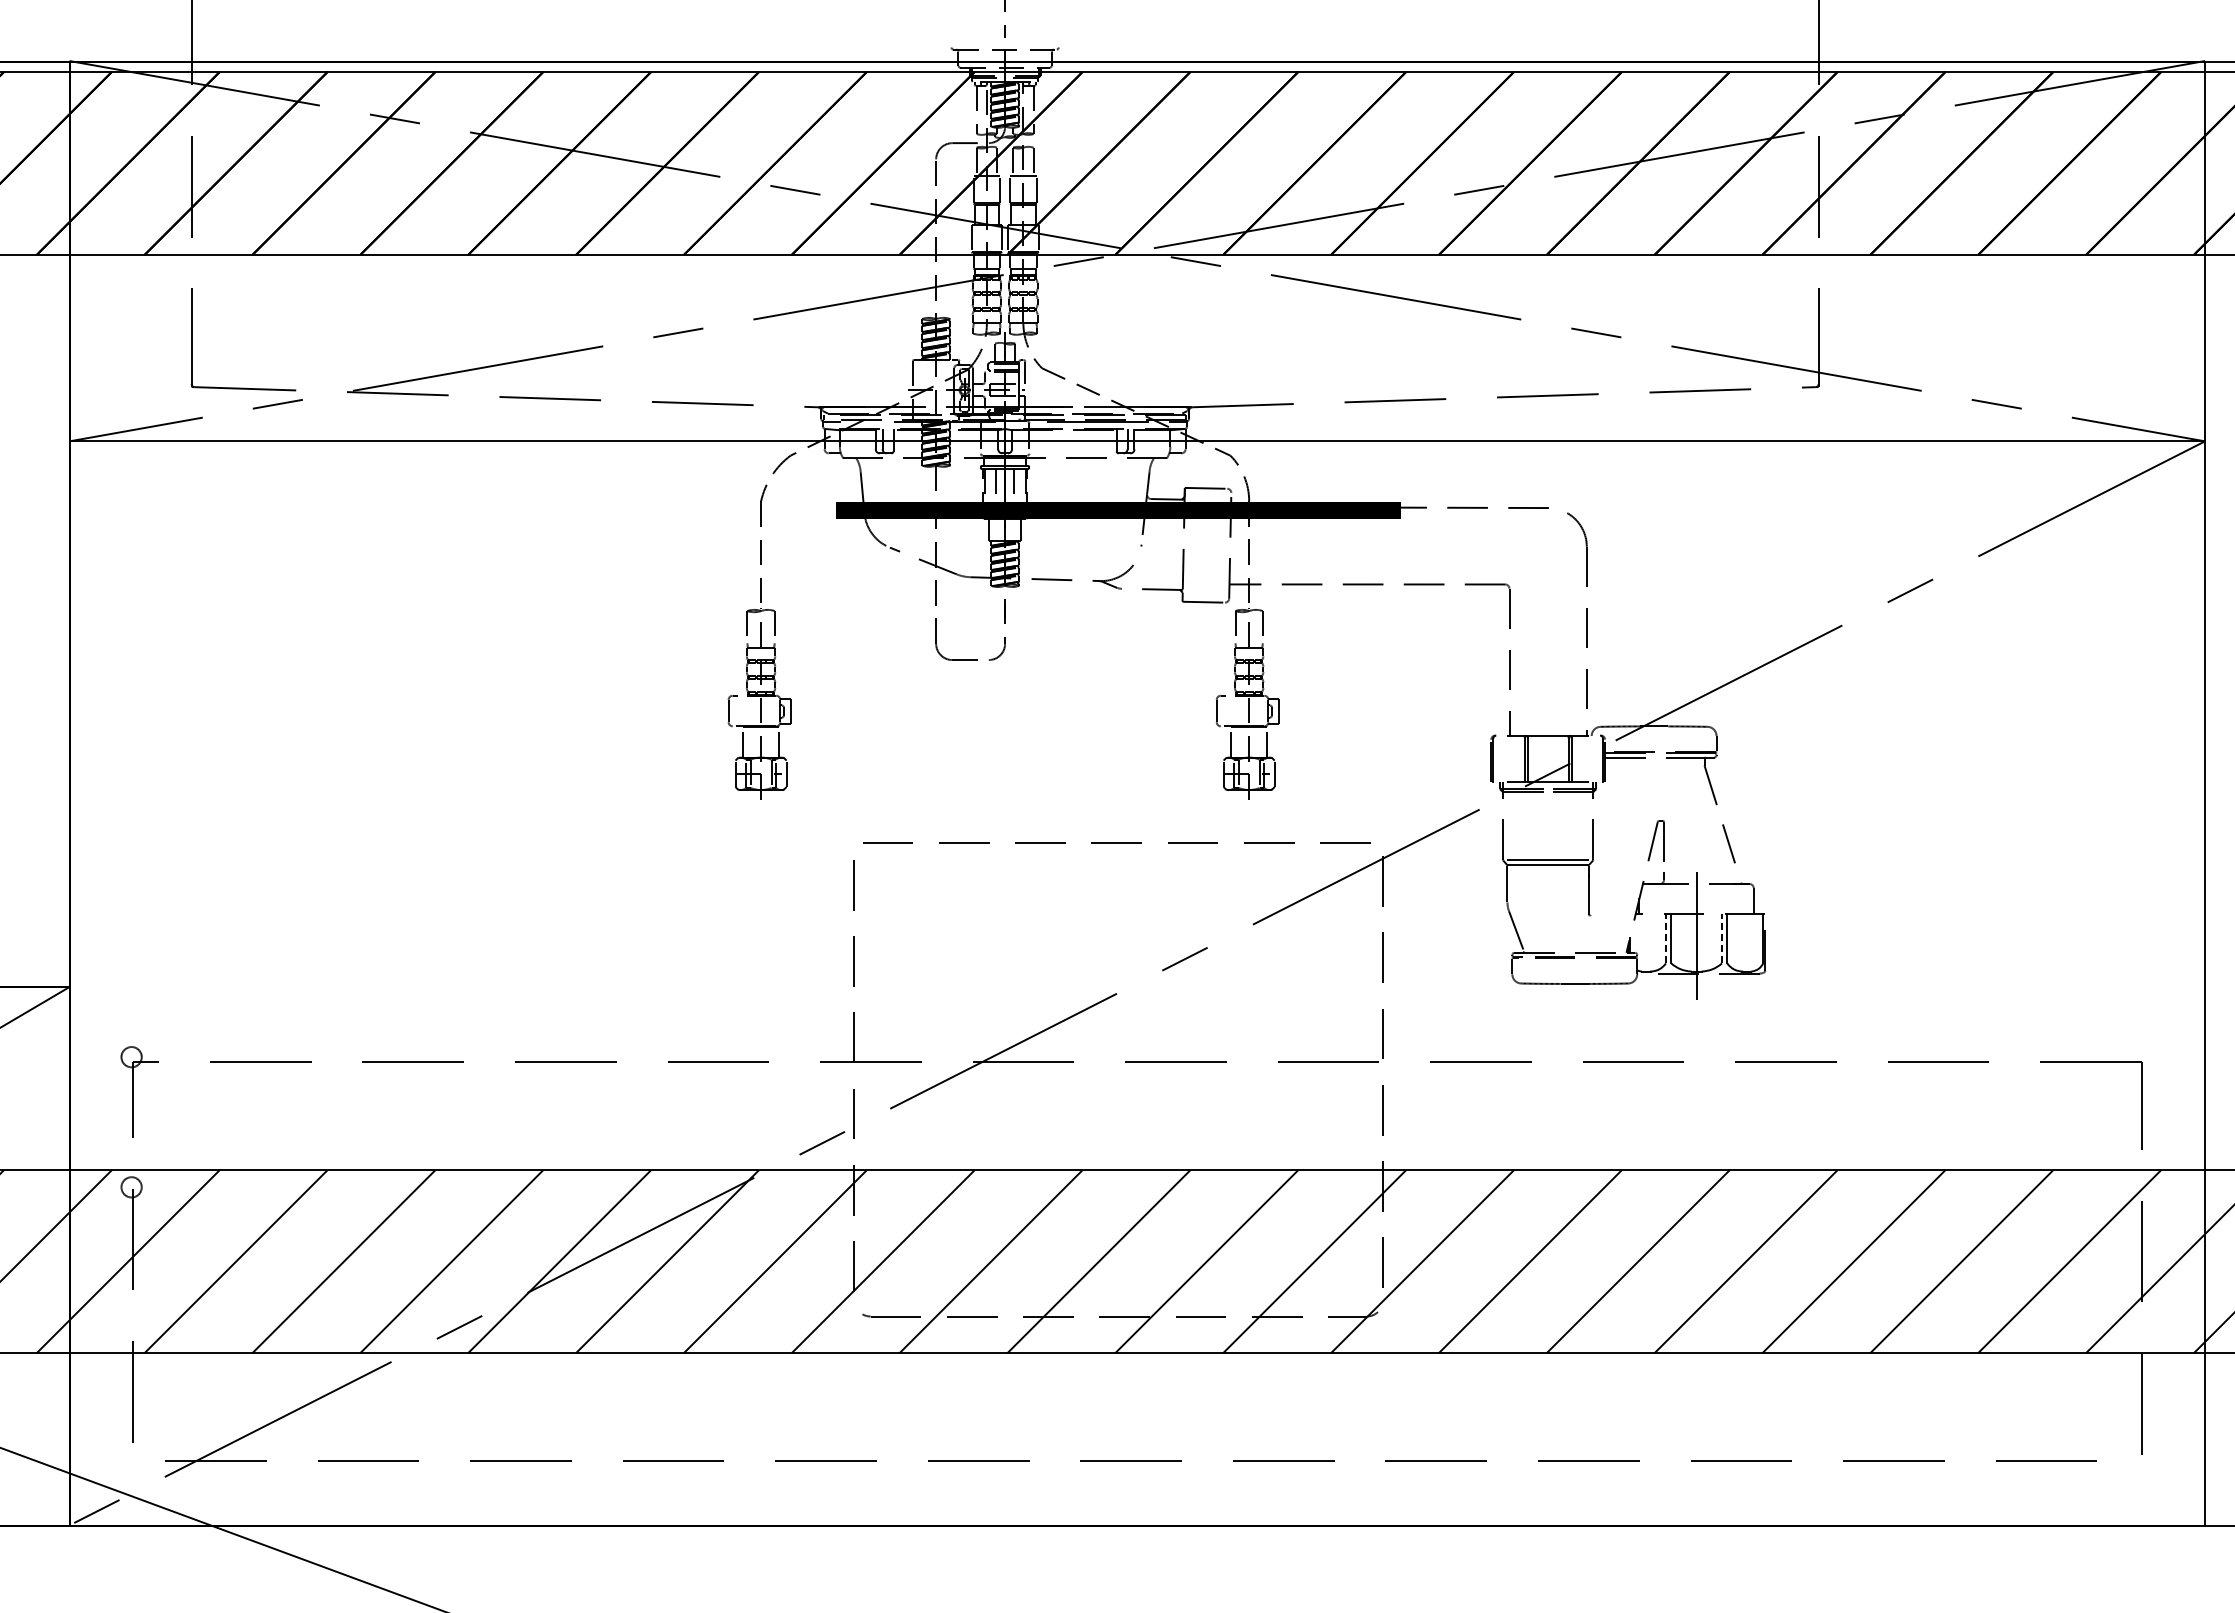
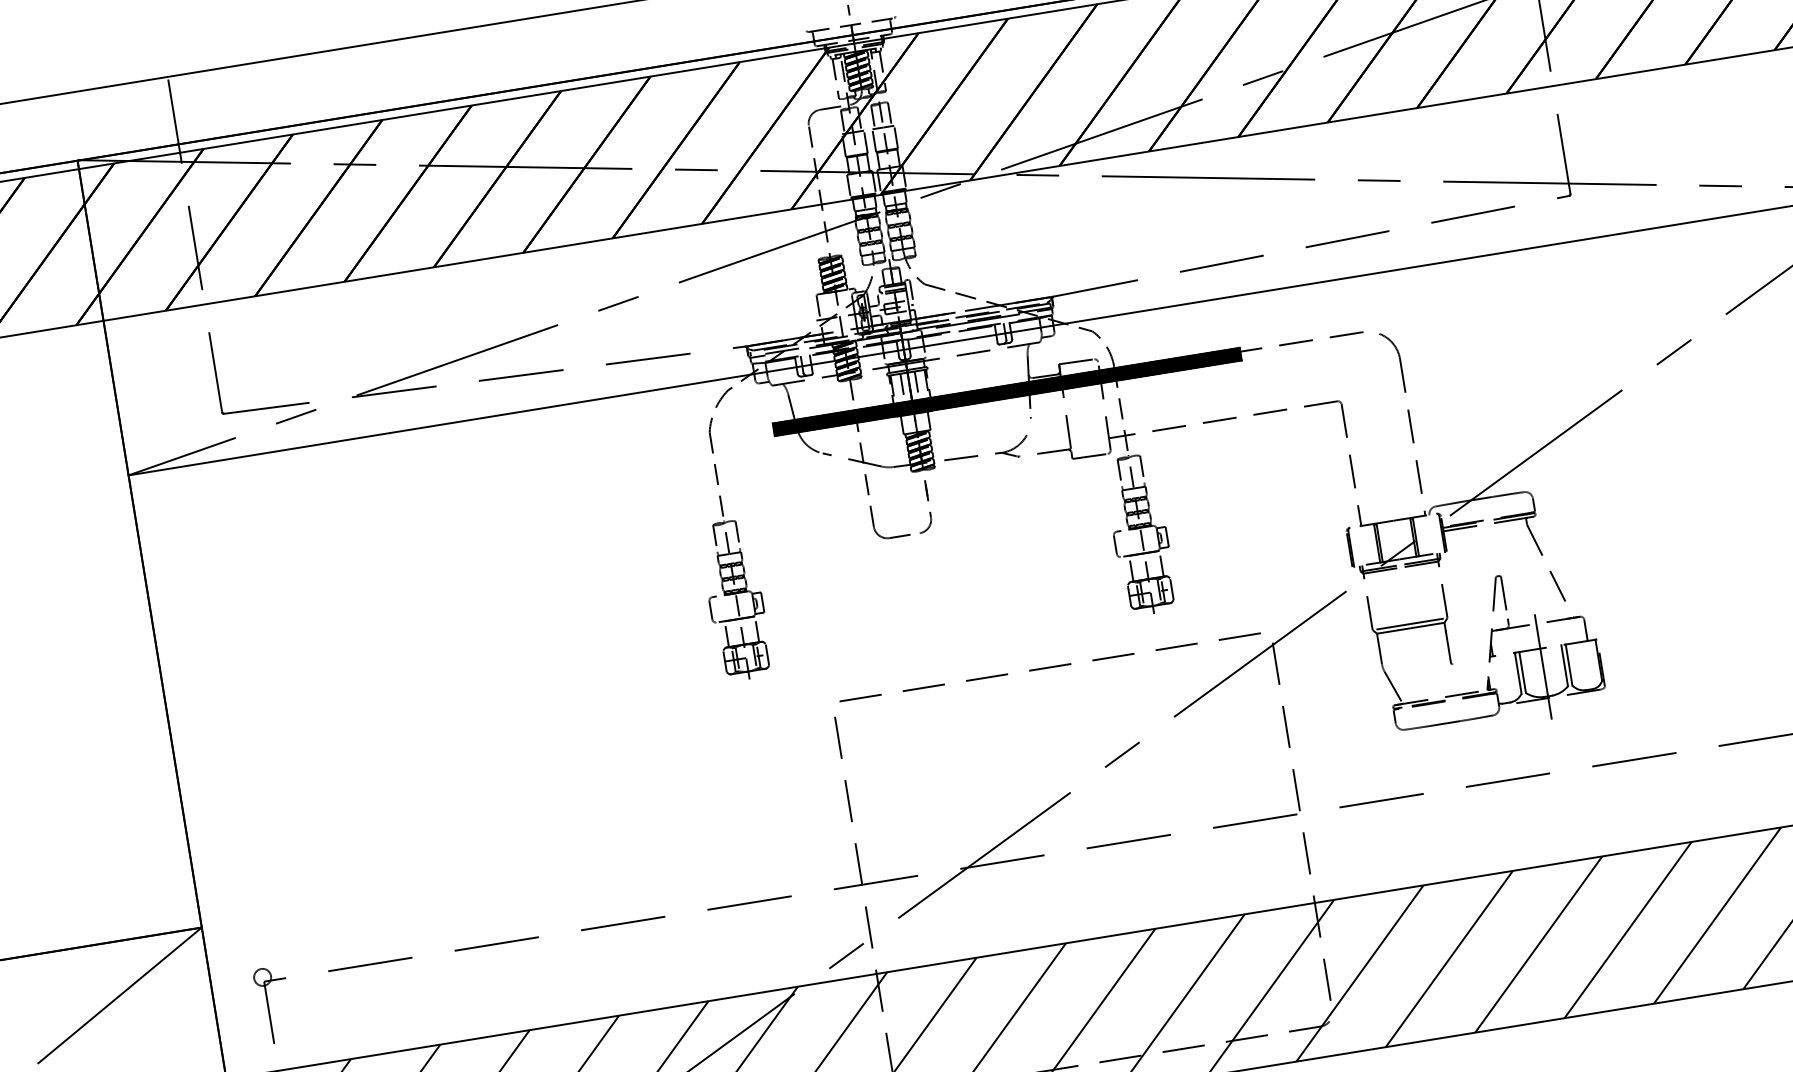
line: (1665, 938) -> (1517, 673), dashed -> solid
line: (1721, 938) -> (1564, 665), dashed -> solid

